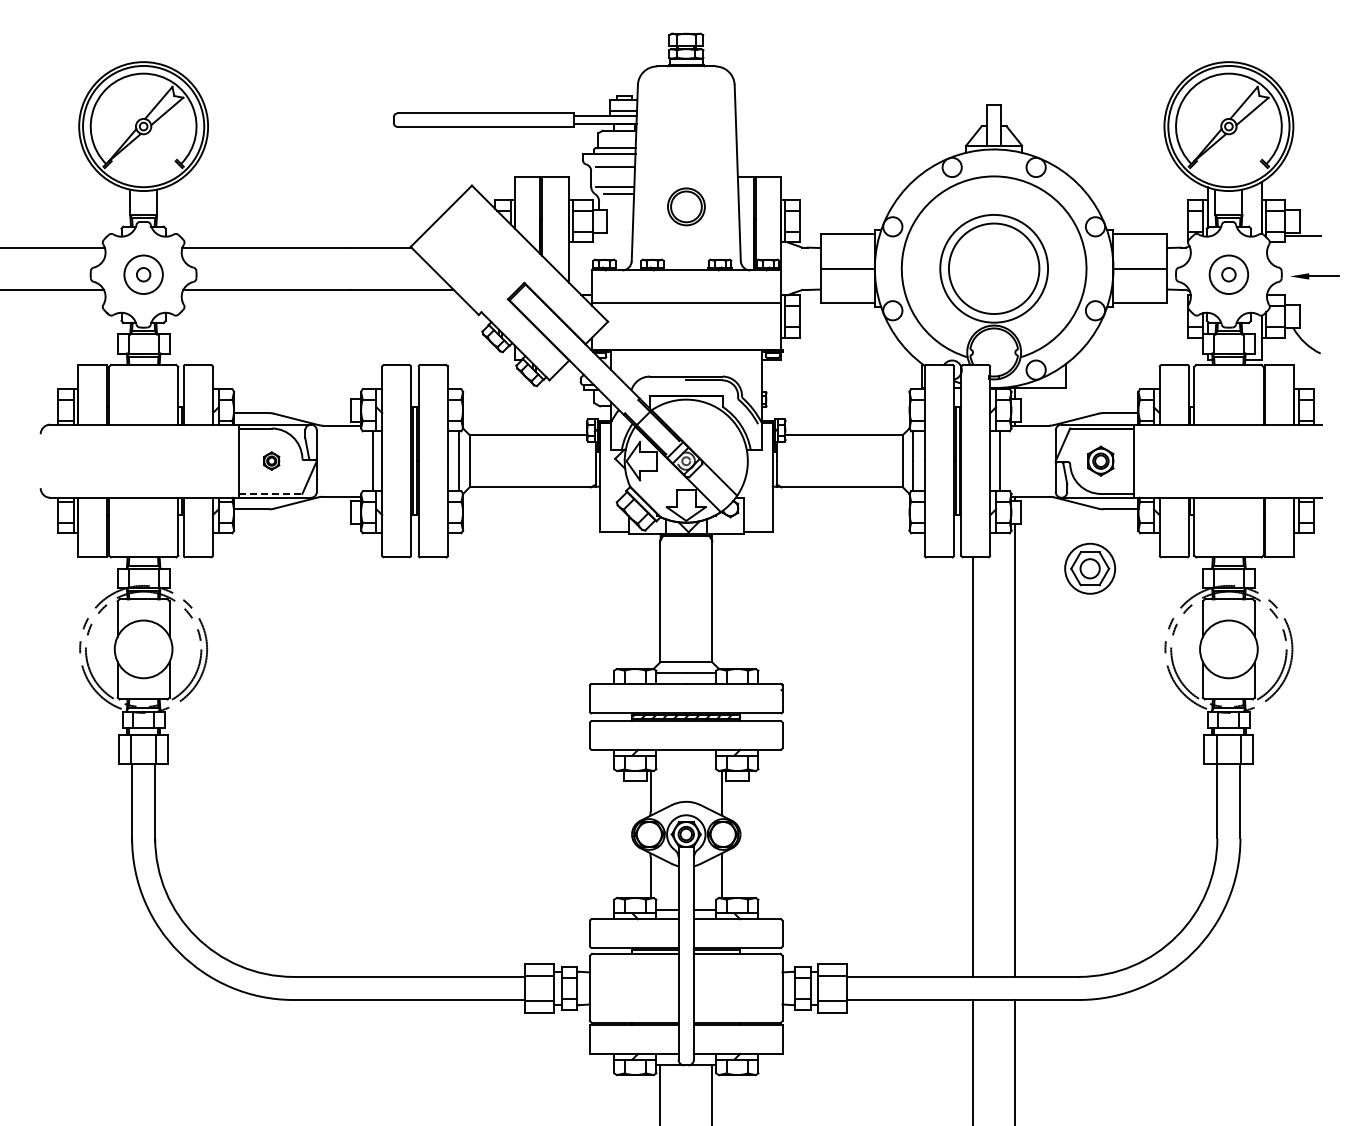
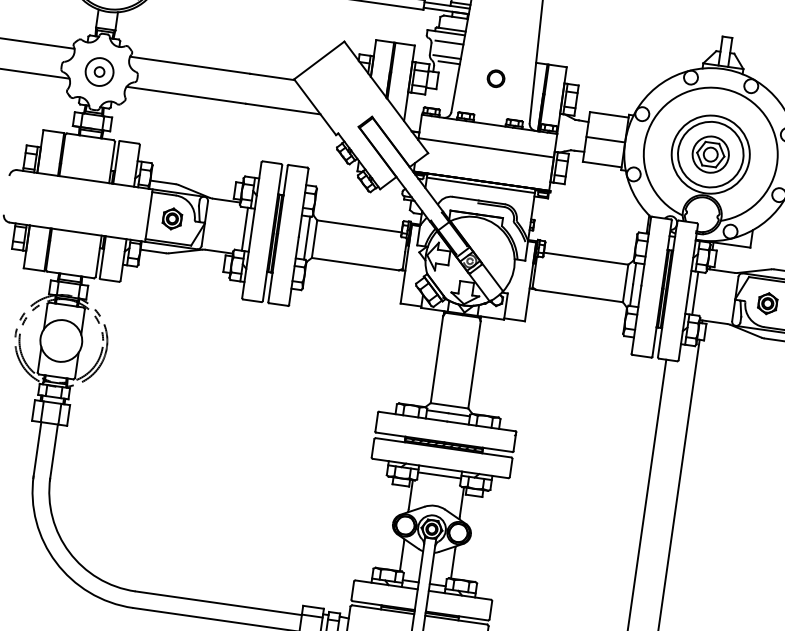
part: (685, 206) -> (495, 78), size x0.62
line: (686, 355) -> (481, 185), added
part: (271, 460) -> (172, 218), size x1.67
line: (270, 493) -> (168, 242), dashed -> solid
part: (1090, 568) -> (711, 154), moved
line: (686, 759) -> (439, 475), added

